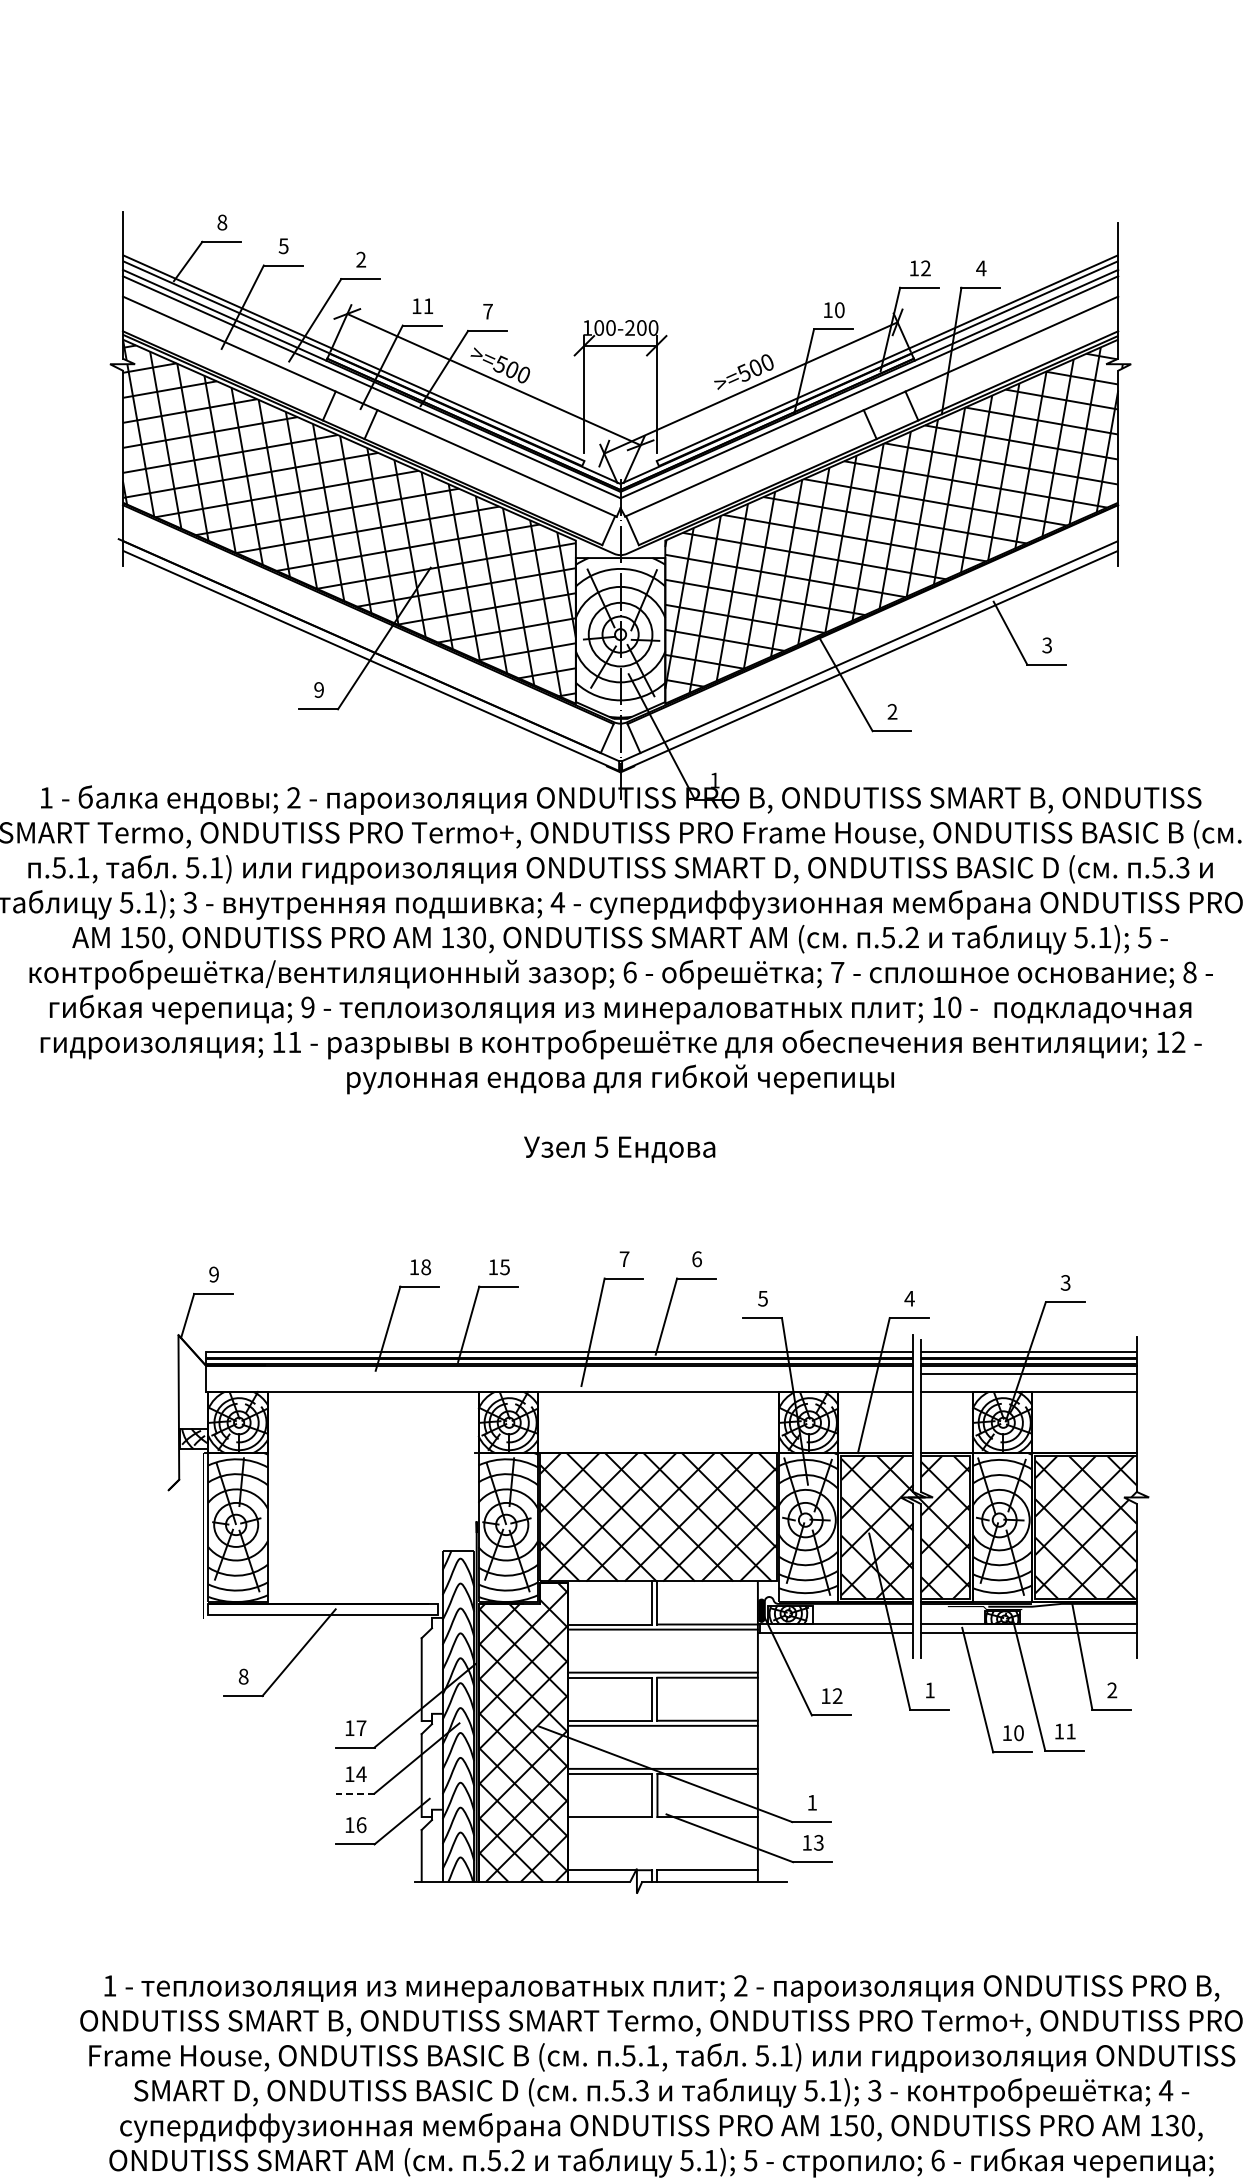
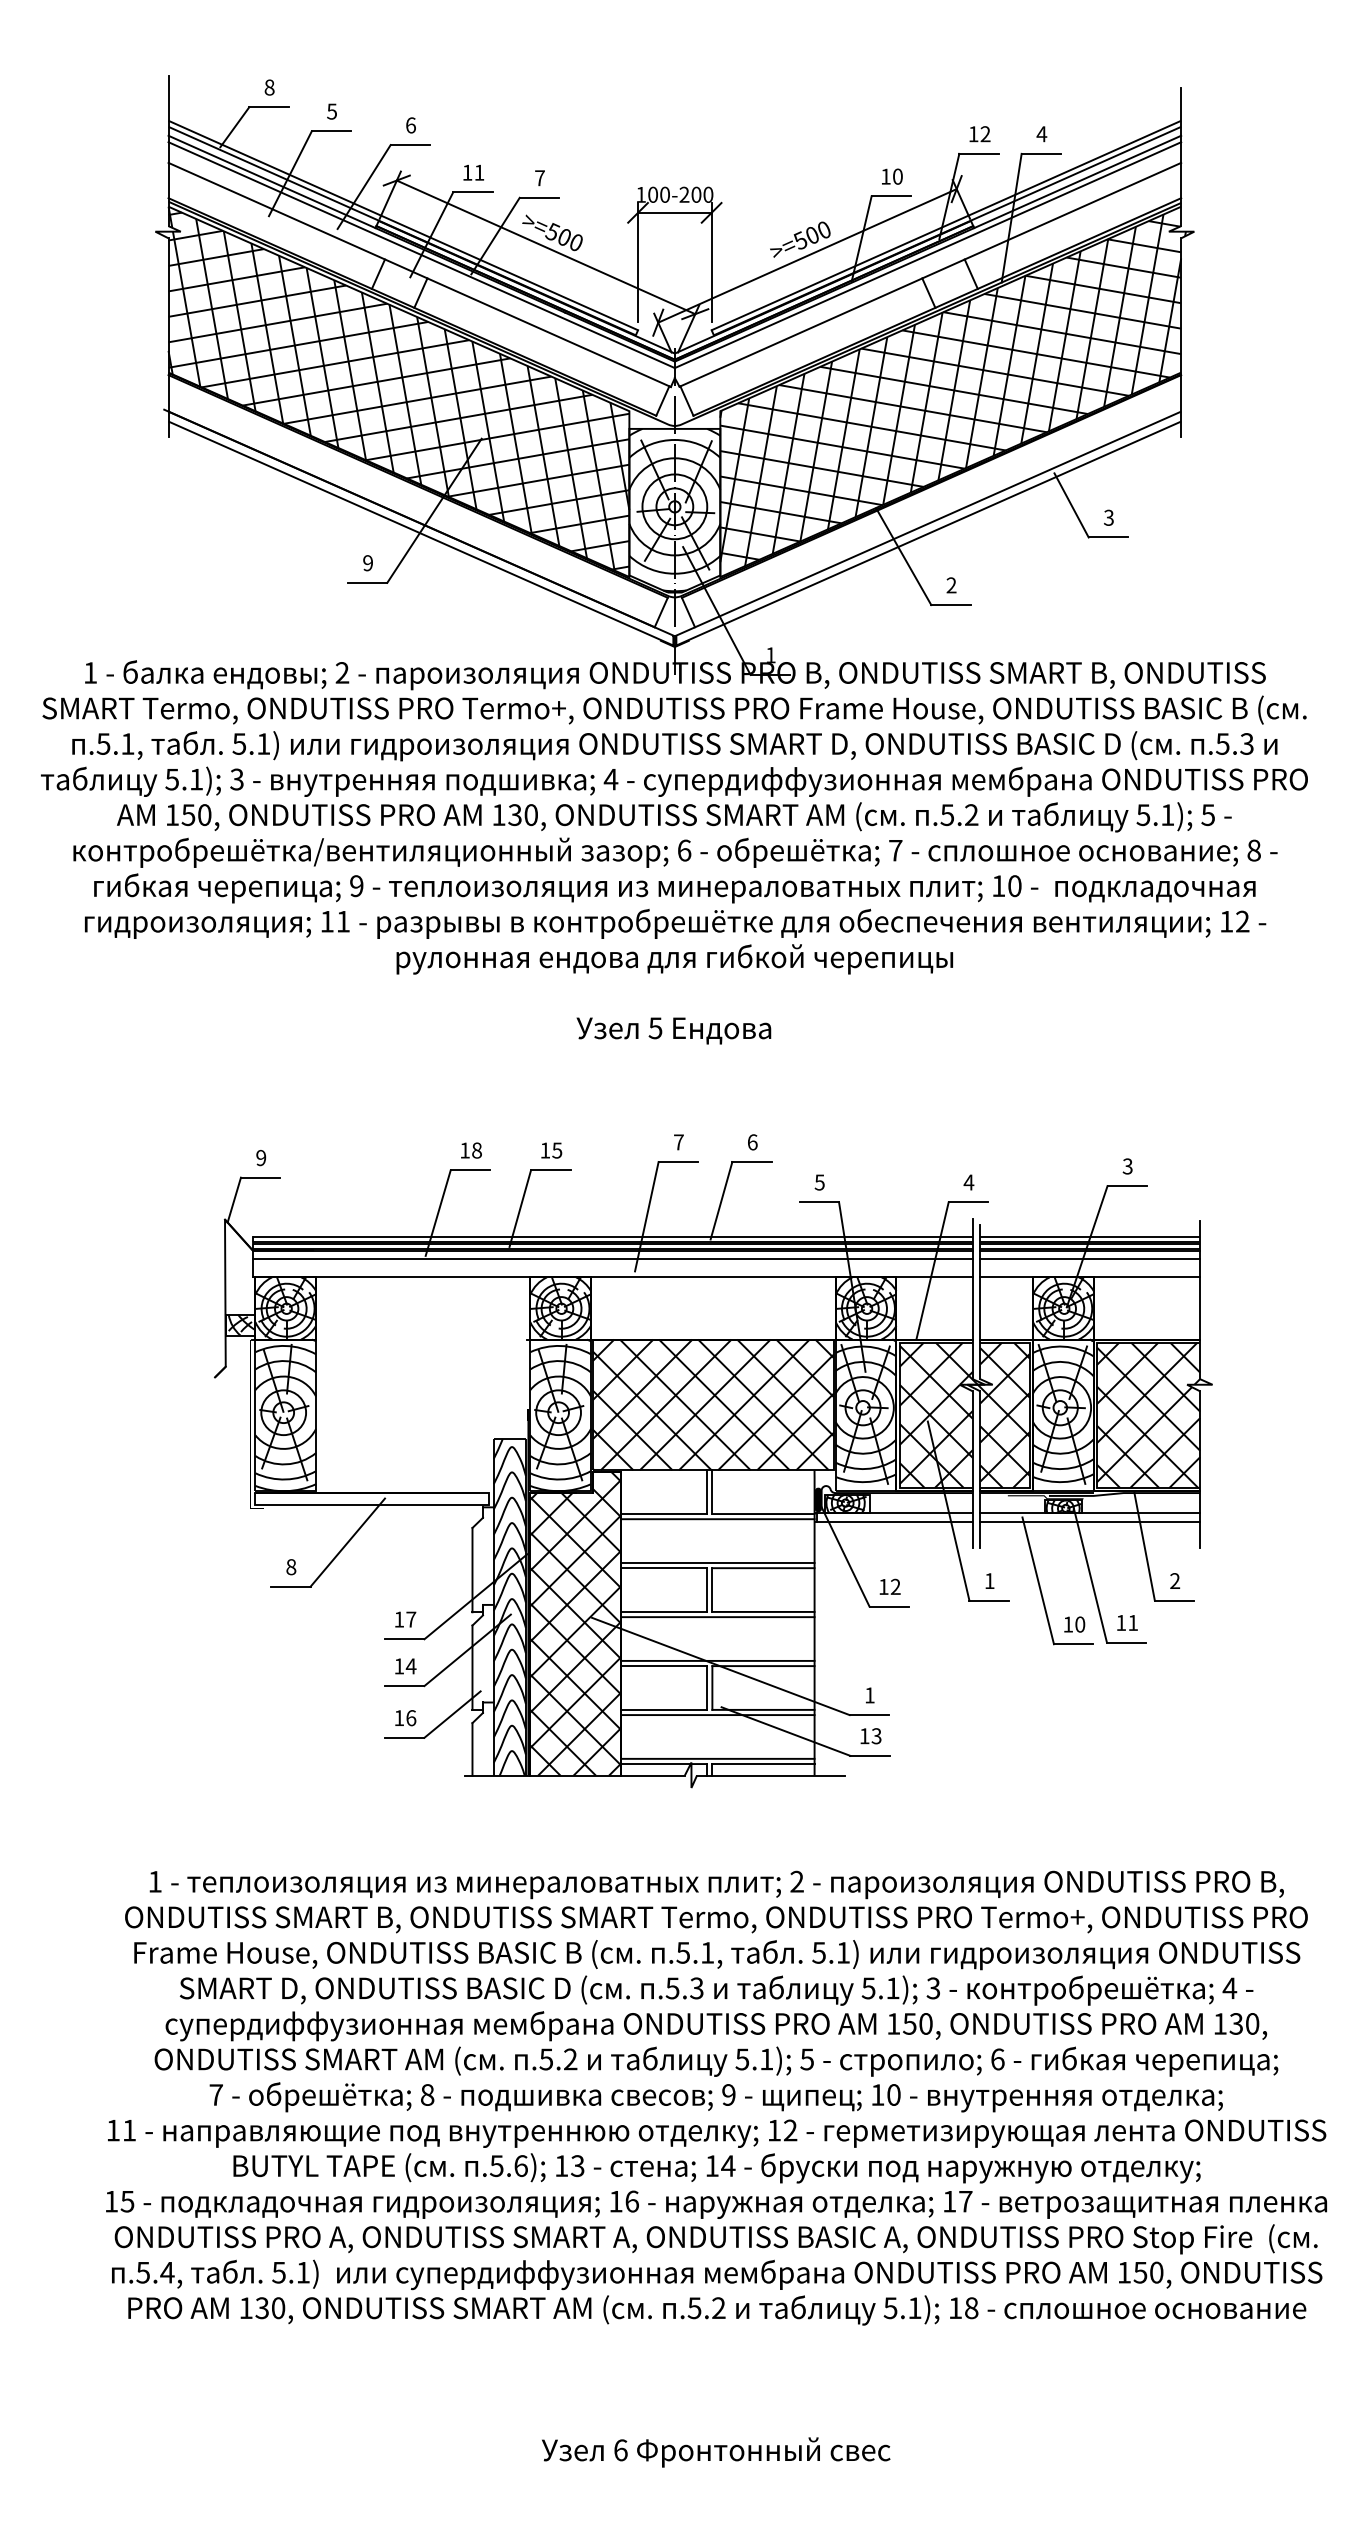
text: (360, 259) -> (410, 125), 2 -> 6
line: (559, 1374) -> (612, 1259), added
line: (354, 1794) -> (404, 1686), dashed -> solid
line: (662, 1822) -> (717, 1715), added
line: (662, 1864) -> (717, 1758), added

